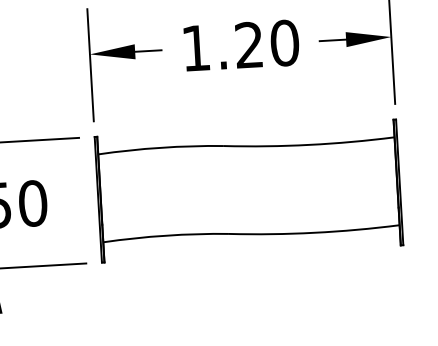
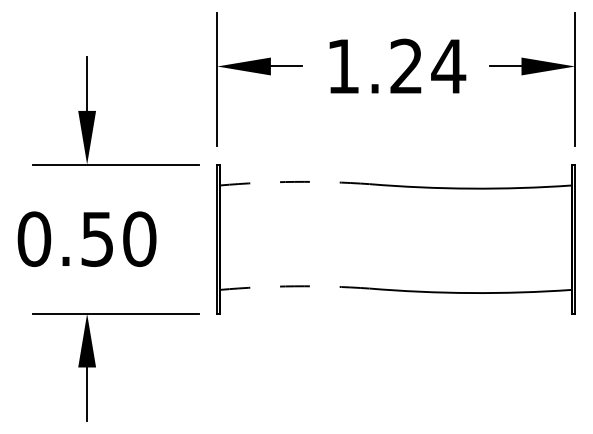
text: (284, 43) -> (448, 66), 1.20 -> 1.24
arc: (160, 147) -> (294, 181), solid -> dashed
arc: (165, 235) -> (294, 286), solid -> dashed

